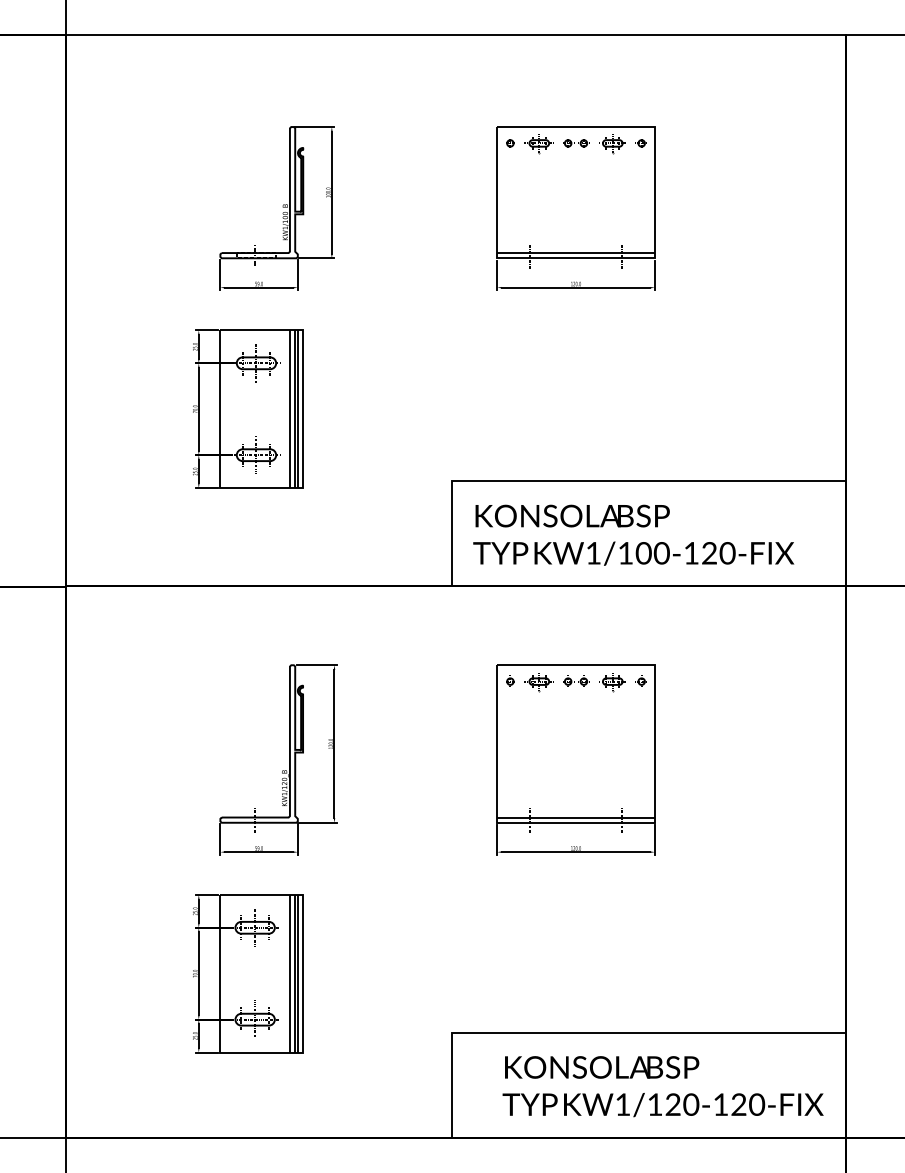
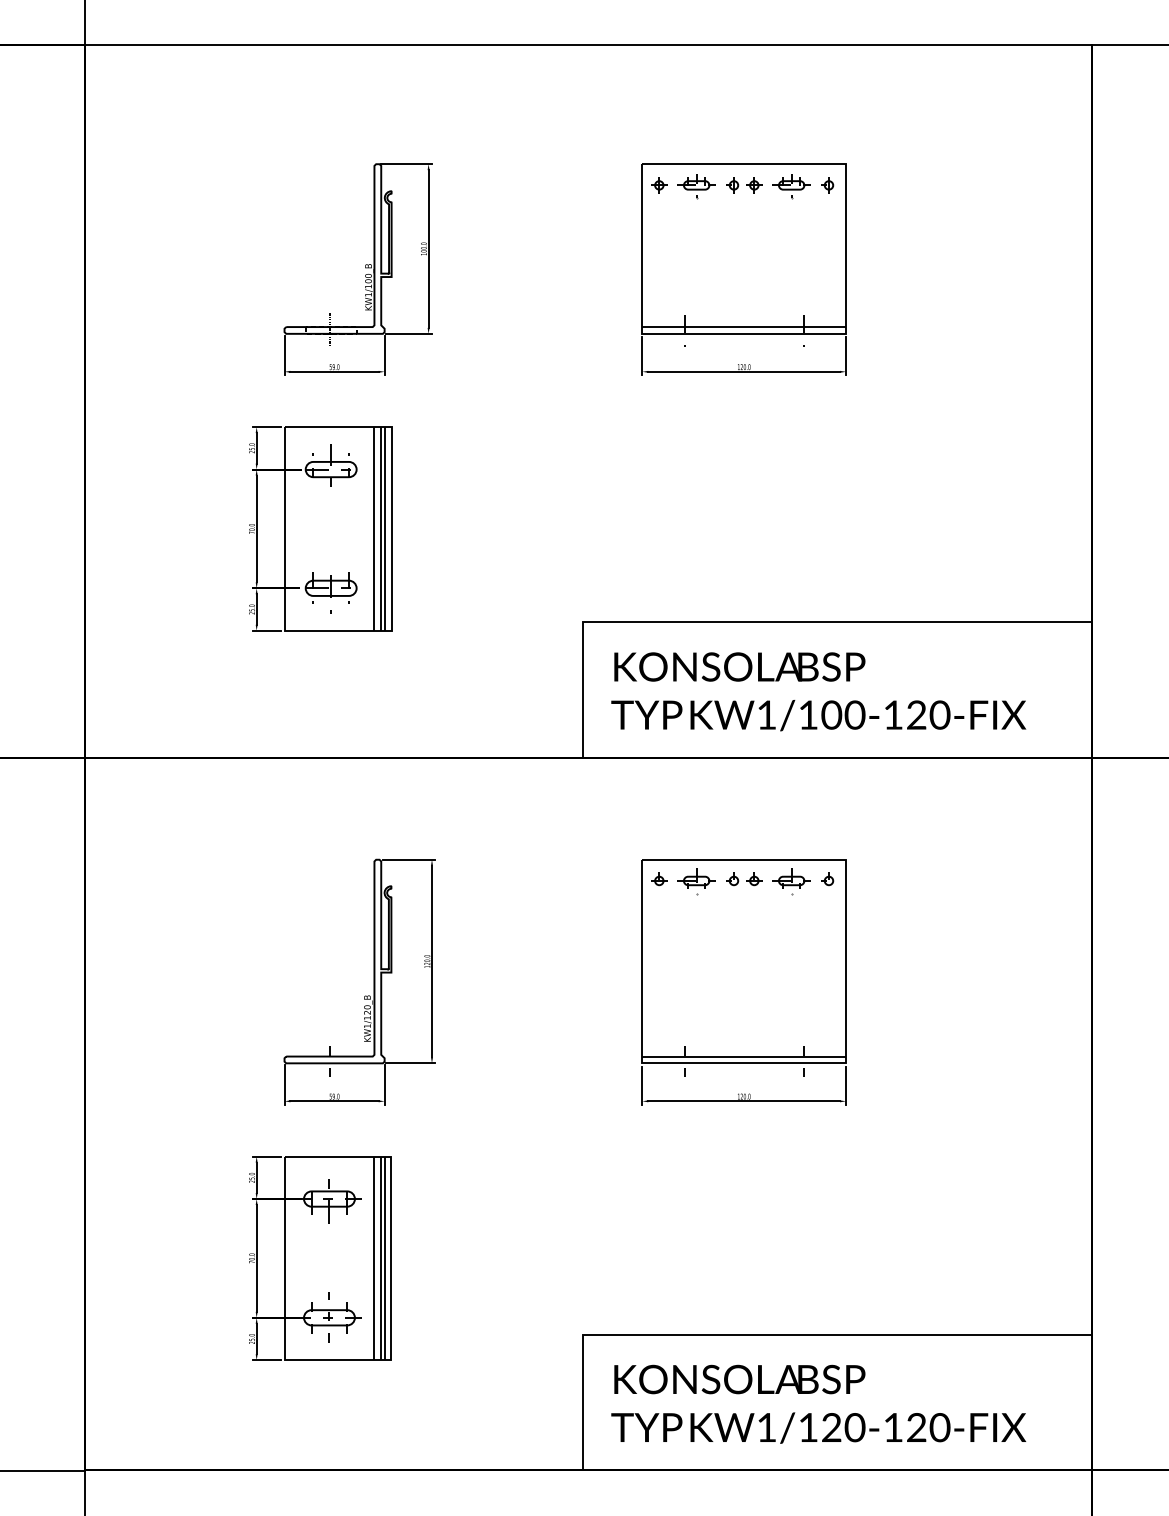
text: (662, 1085) -> (818, 1403), moved

